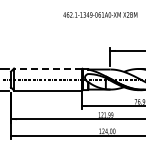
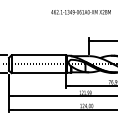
line: (47, 68) -> (38, 55), dashed -> solid

